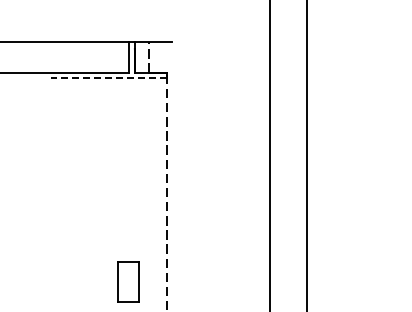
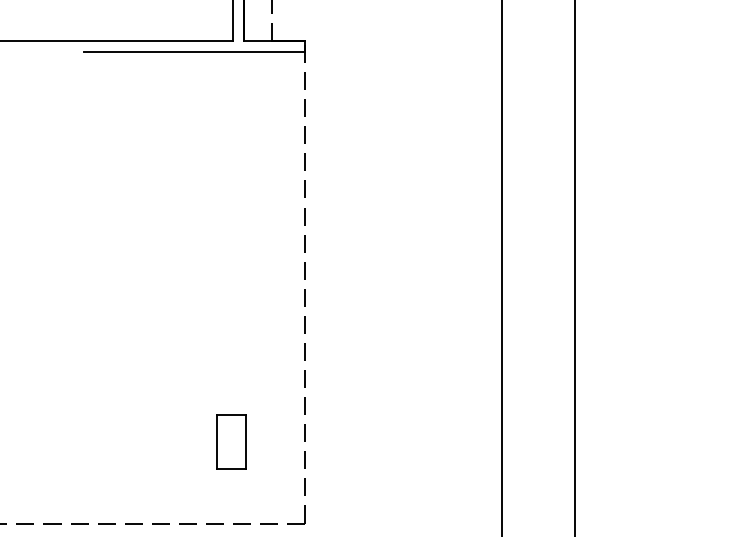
line: (108, 78) -> (193, 52), dashed -> solid
part: (128, 281) -> (232, 441), size x0.71

